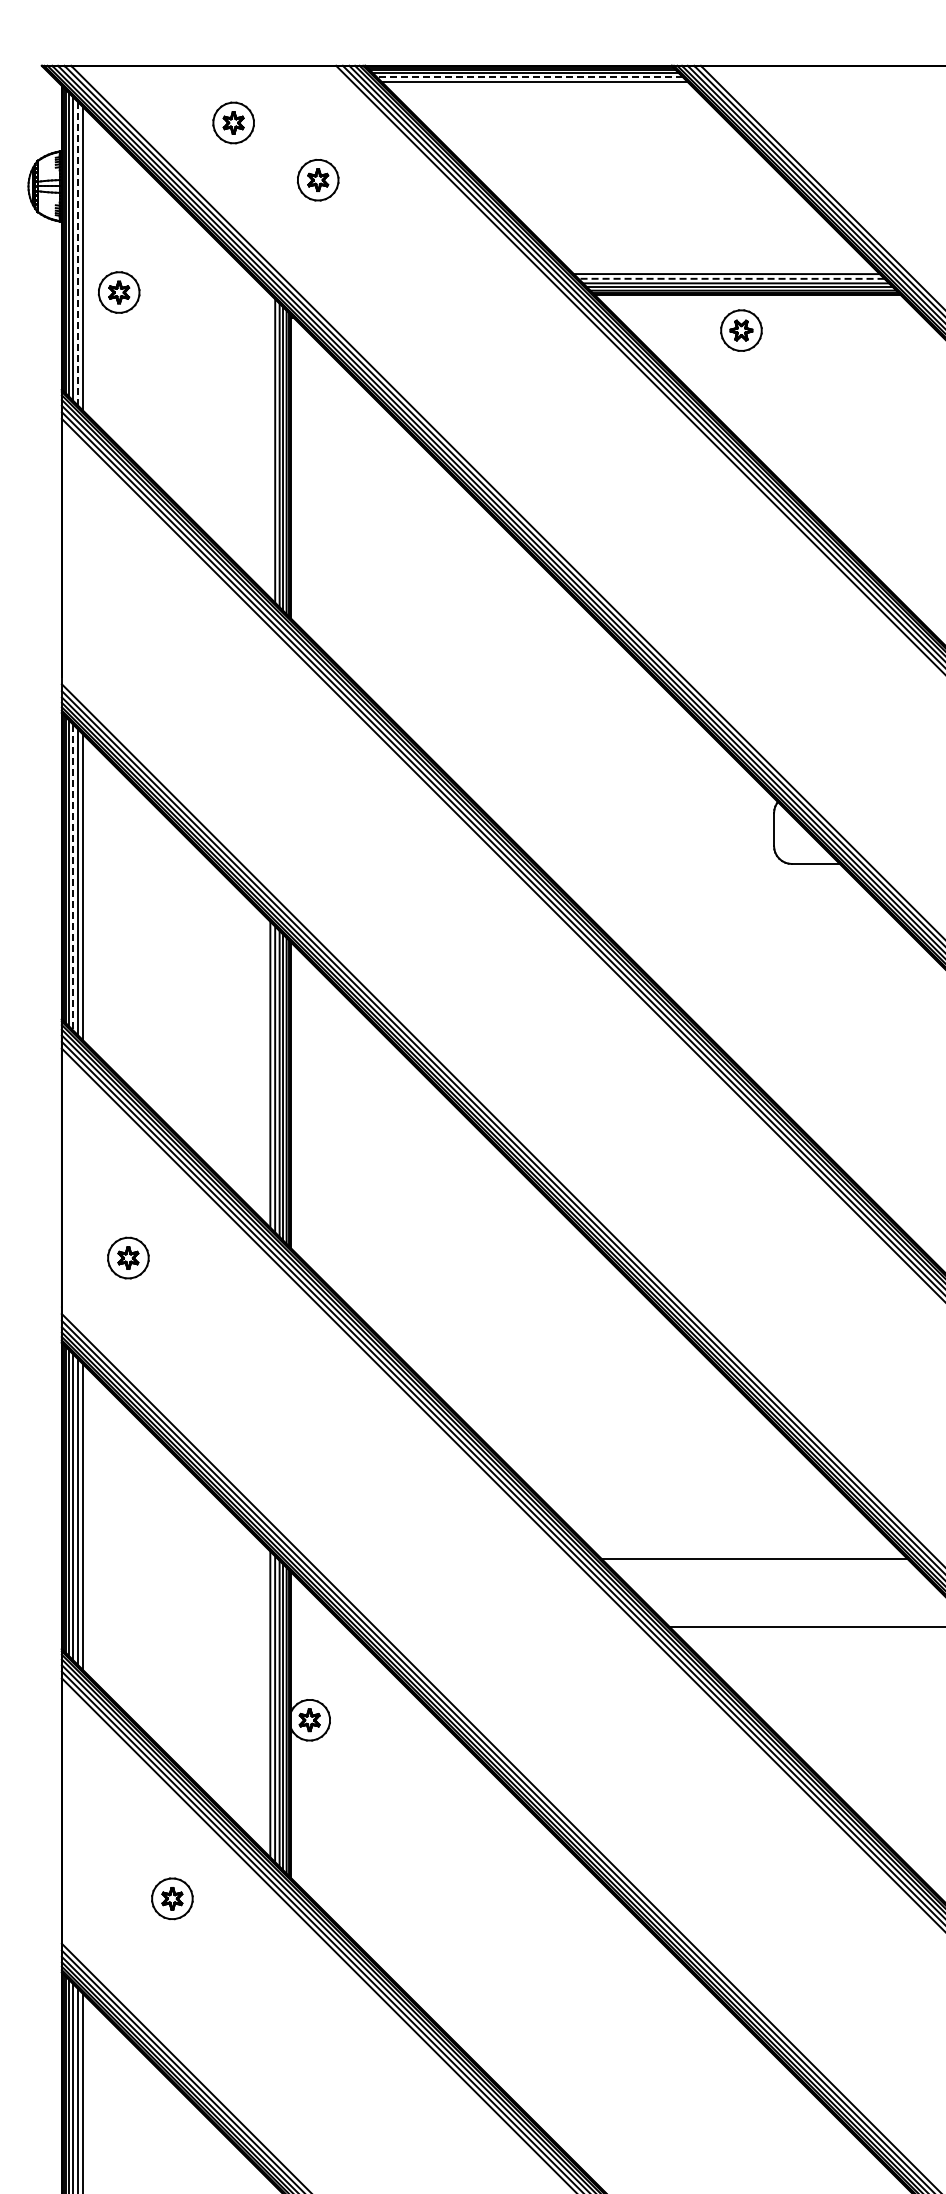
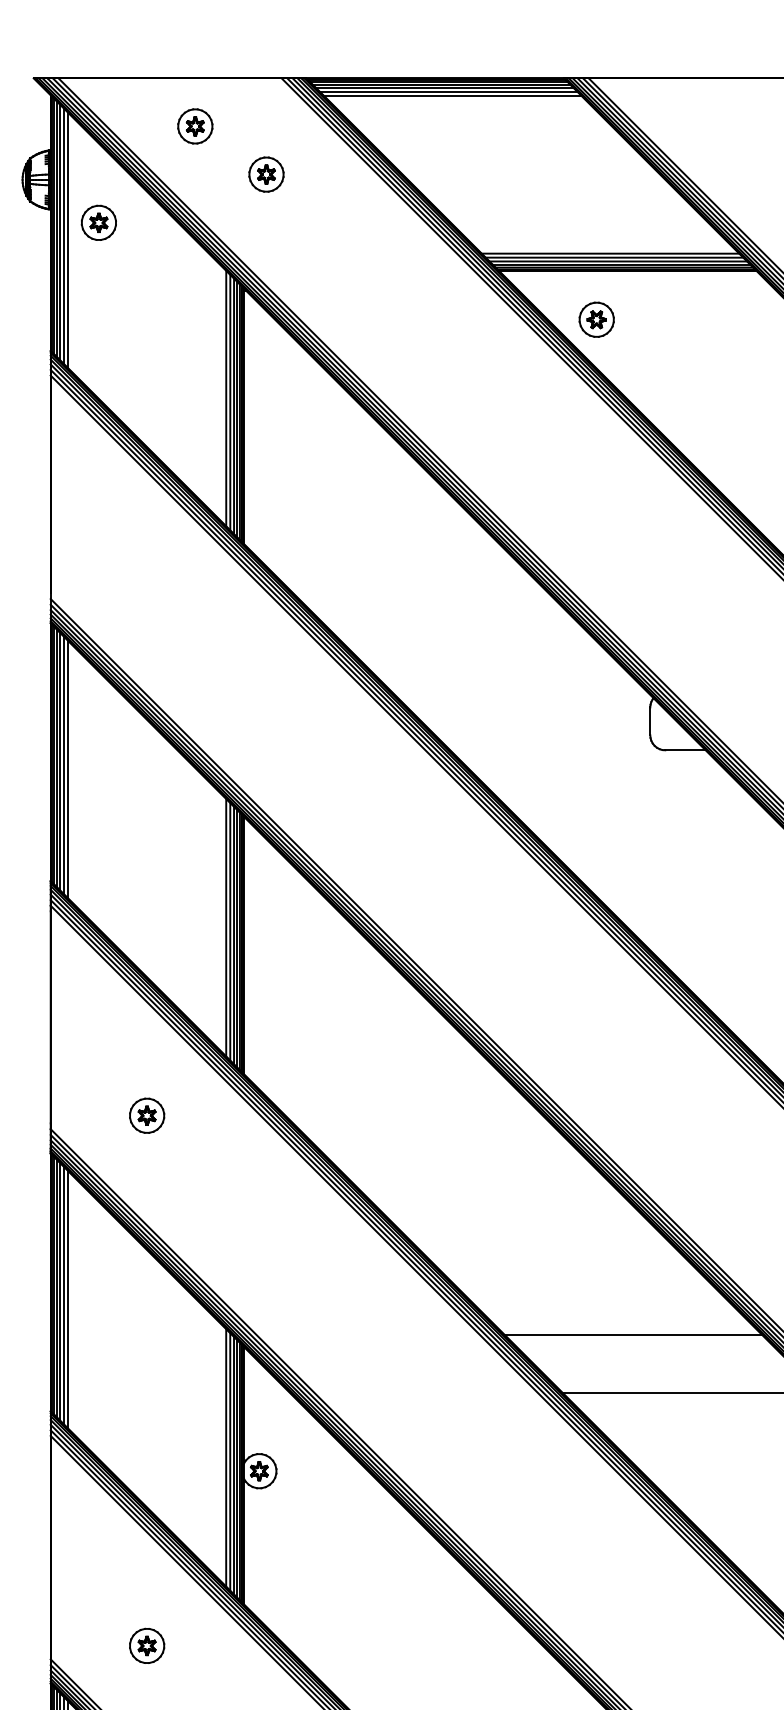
line: (530, 77) -> (445, 88), dashed -> solid
line: (539, 86) -> (452, 95), added
line: (77, 253) -> (63, 236), dashed -> solid
line: (731, 278) -> (614, 257), dashed -> solid
part: (118, 292) -> (98, 222), moved
part: (741, 330) -> (596, 319), moved
line: (270, 445) -> (226, 397), added
line: (73, 877) -> (60, 761), dashed -> solid
part: (128, 1257) -> (147, 1115), moved
part: (172, 1898) -> (147, 1645), moved

